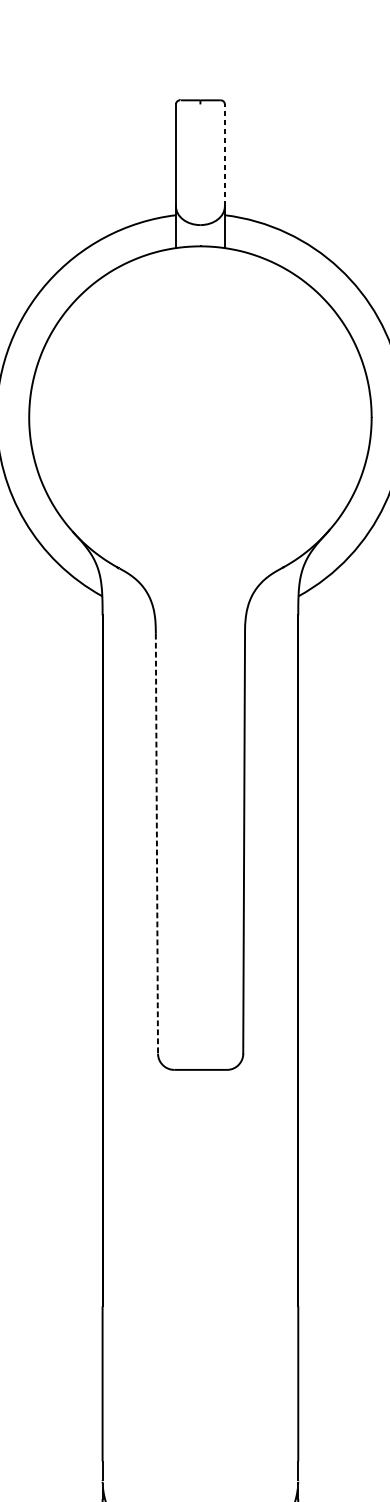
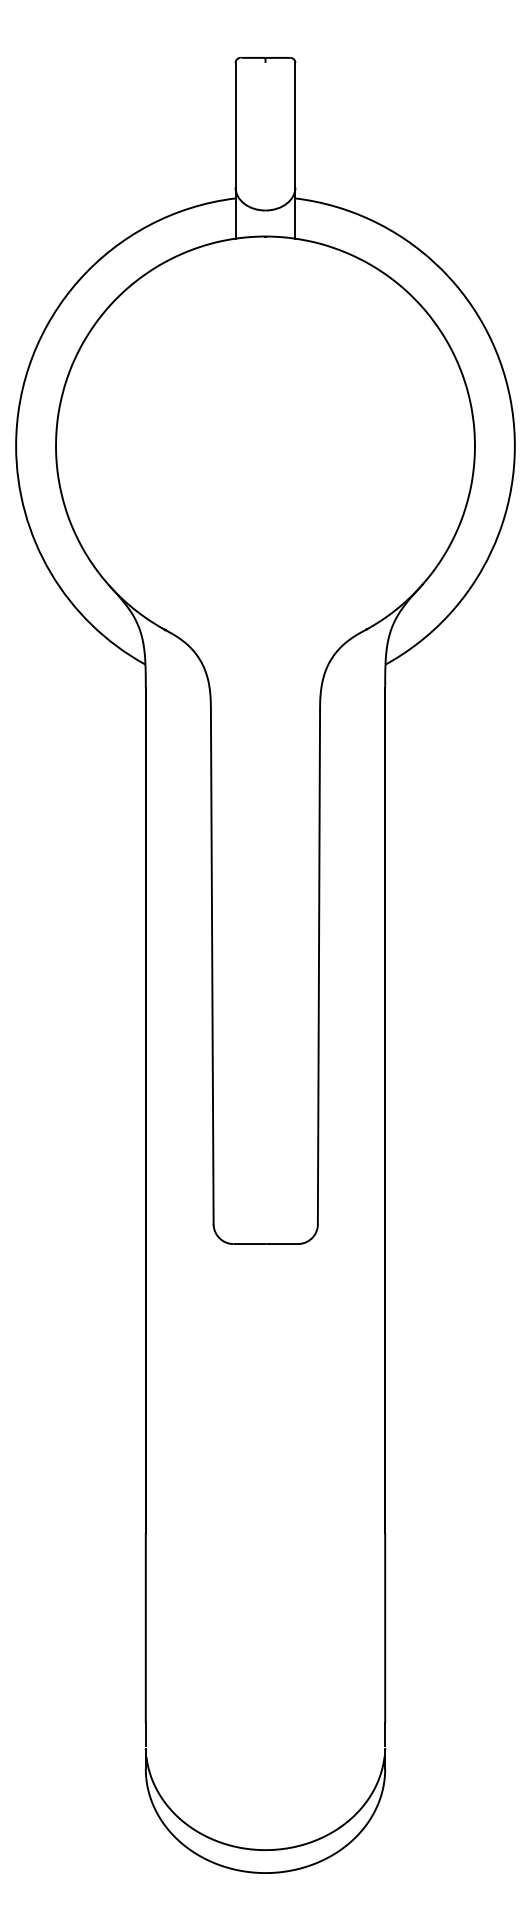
line: (224, 154) -> (295, 124), dashed -> solid
line: (157, 843) -> (212, 967), dashed -> solid

